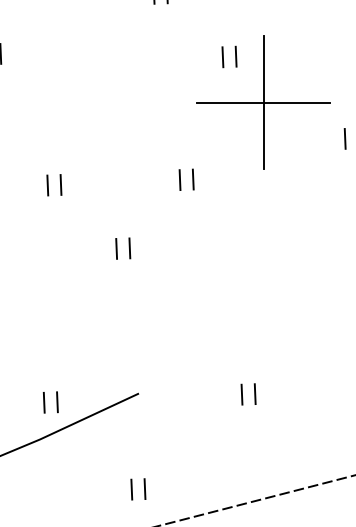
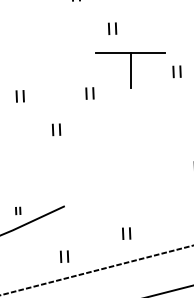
line: (263, 67) -> (130, 34), removed
part: (248, 394) -> (126, 233), moved
part: (49, 401) -> (17, 210), size x0.6

